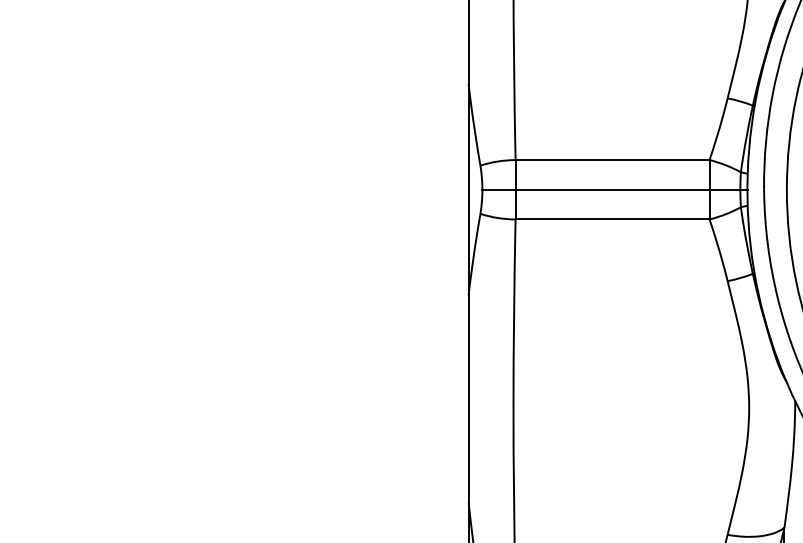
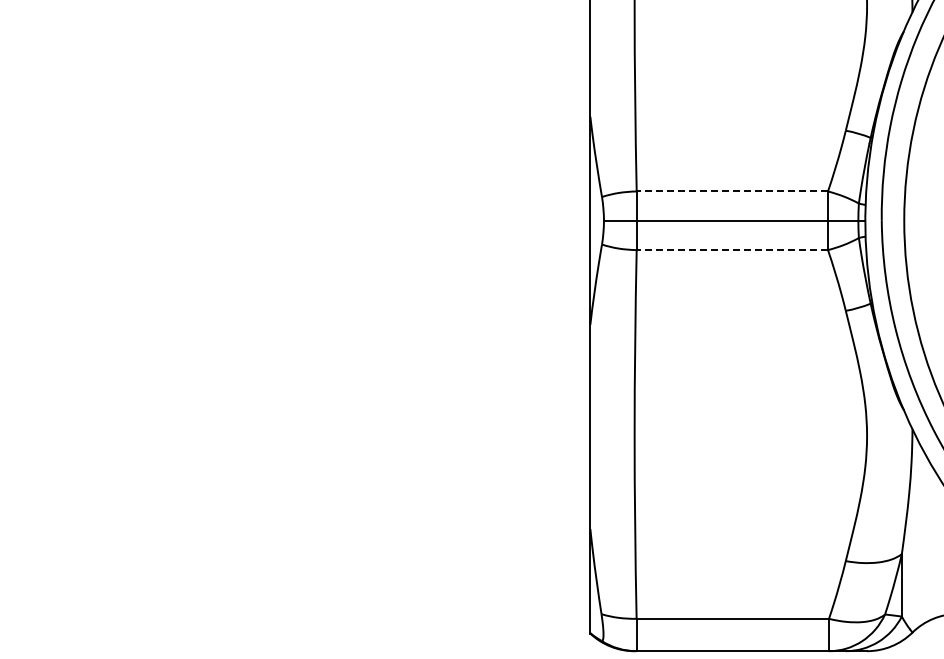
line: (612, 160) -> (732, 191), solid -> dashed
line: (612, 219) -> (732, 250), solid -> dashed

